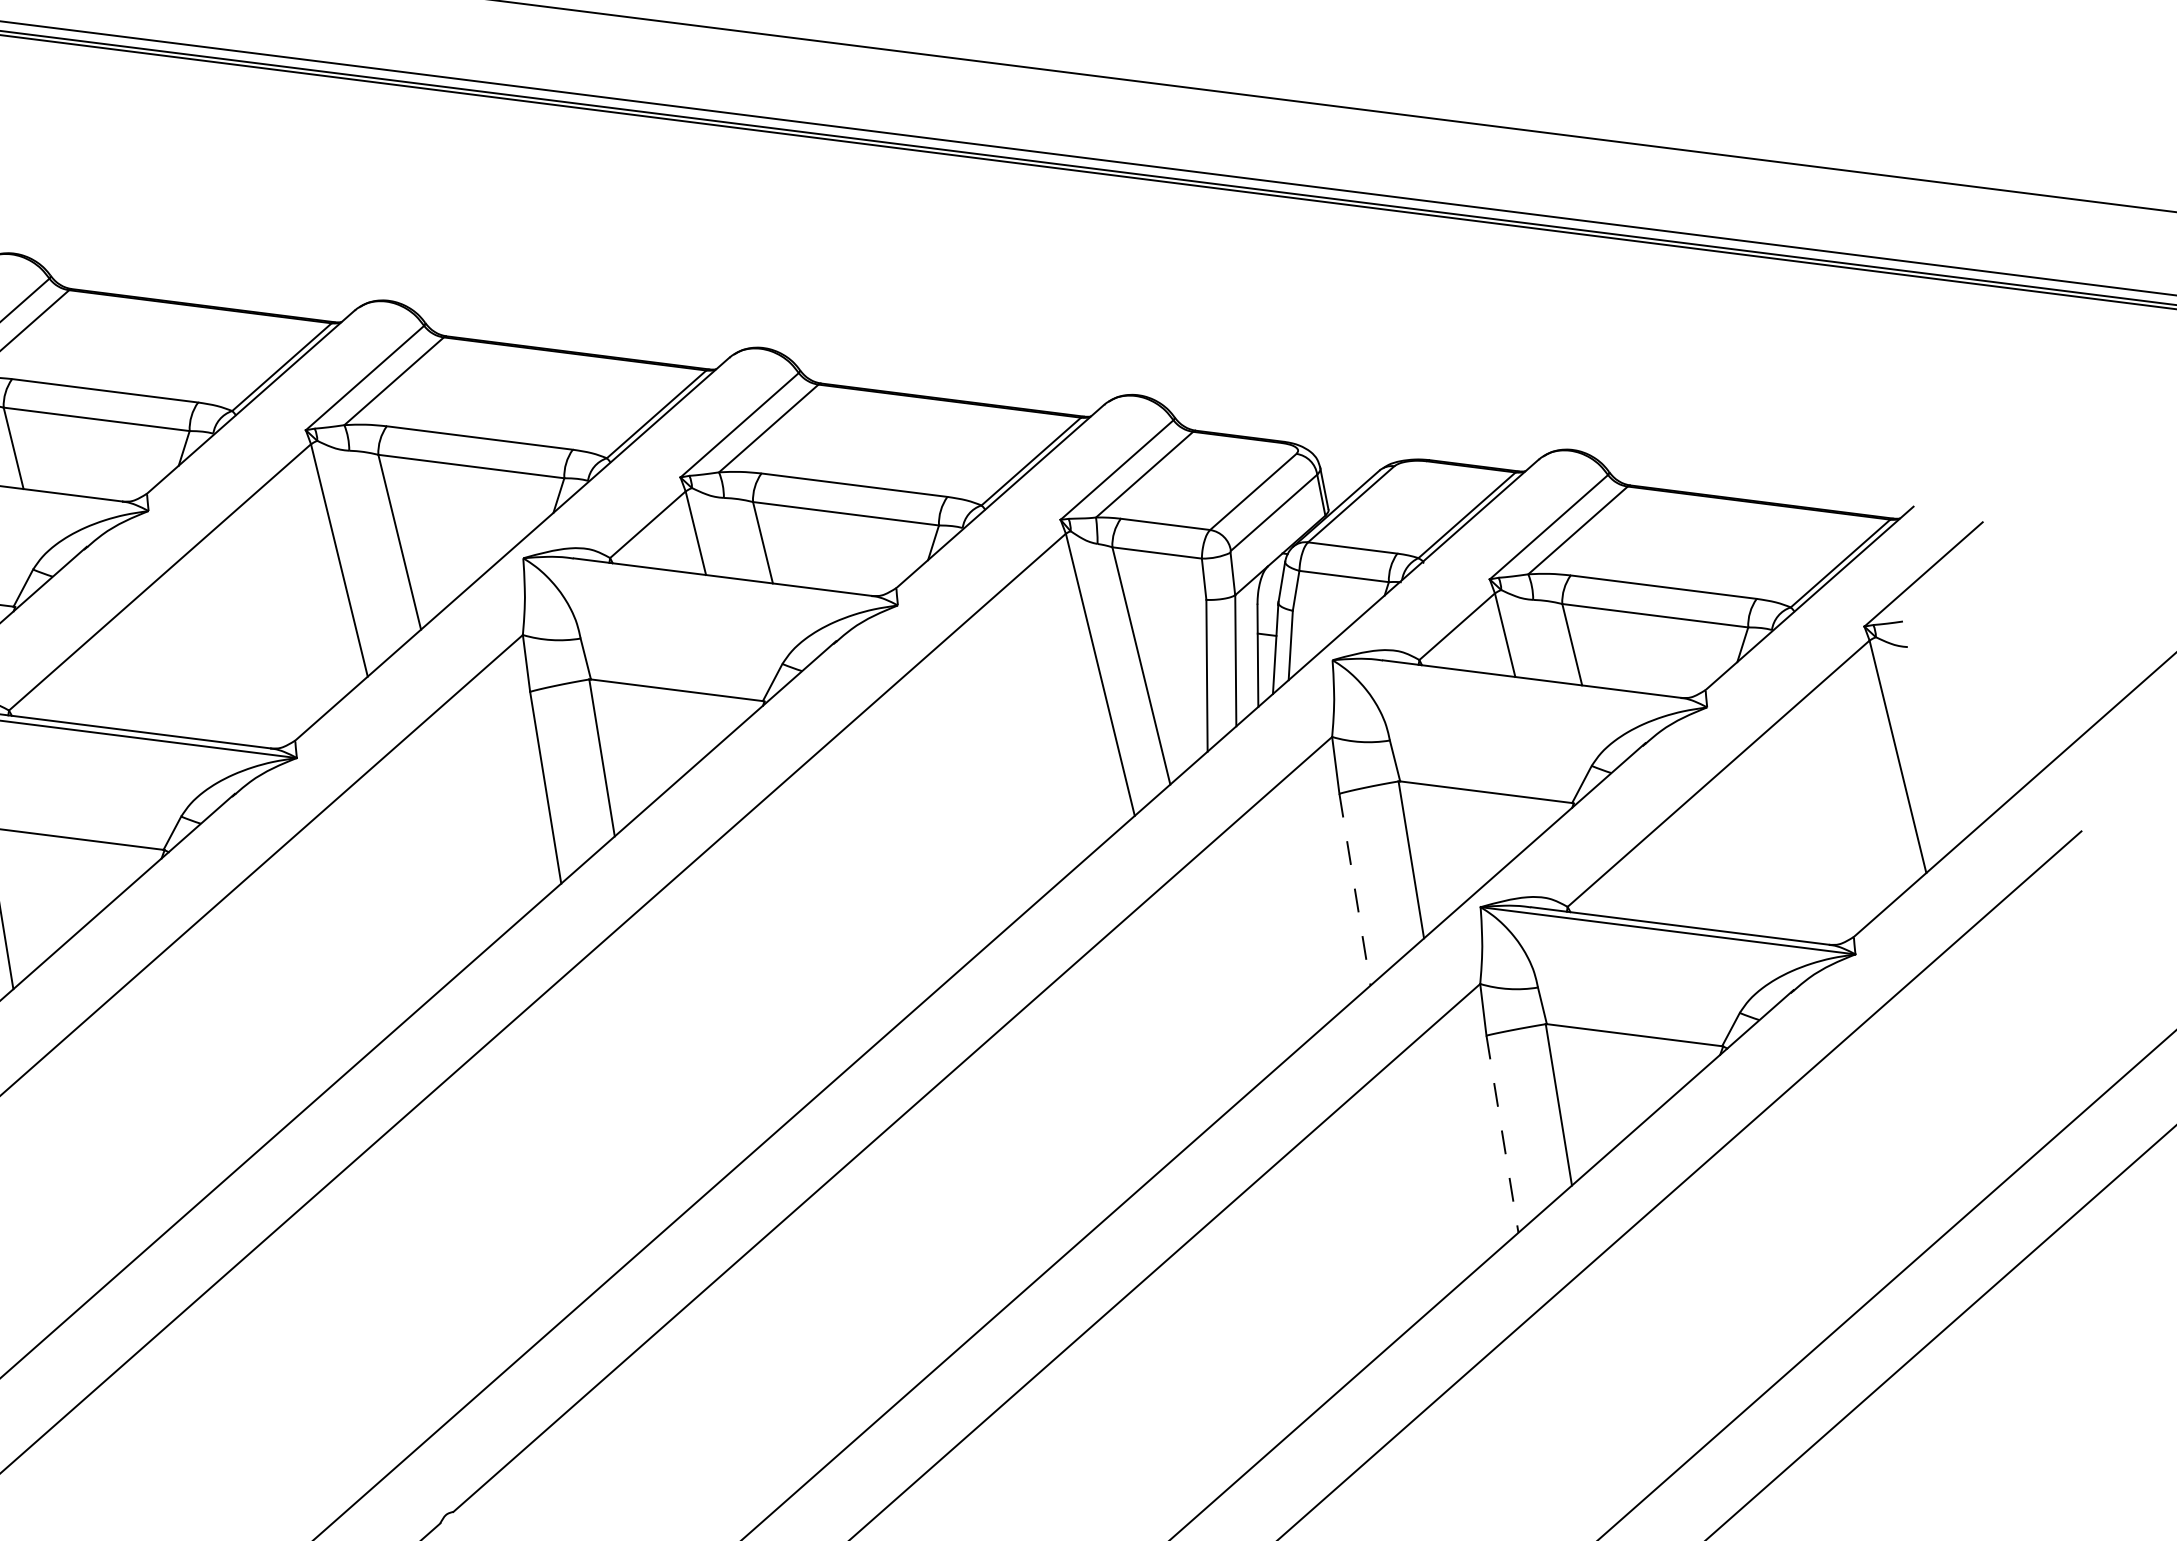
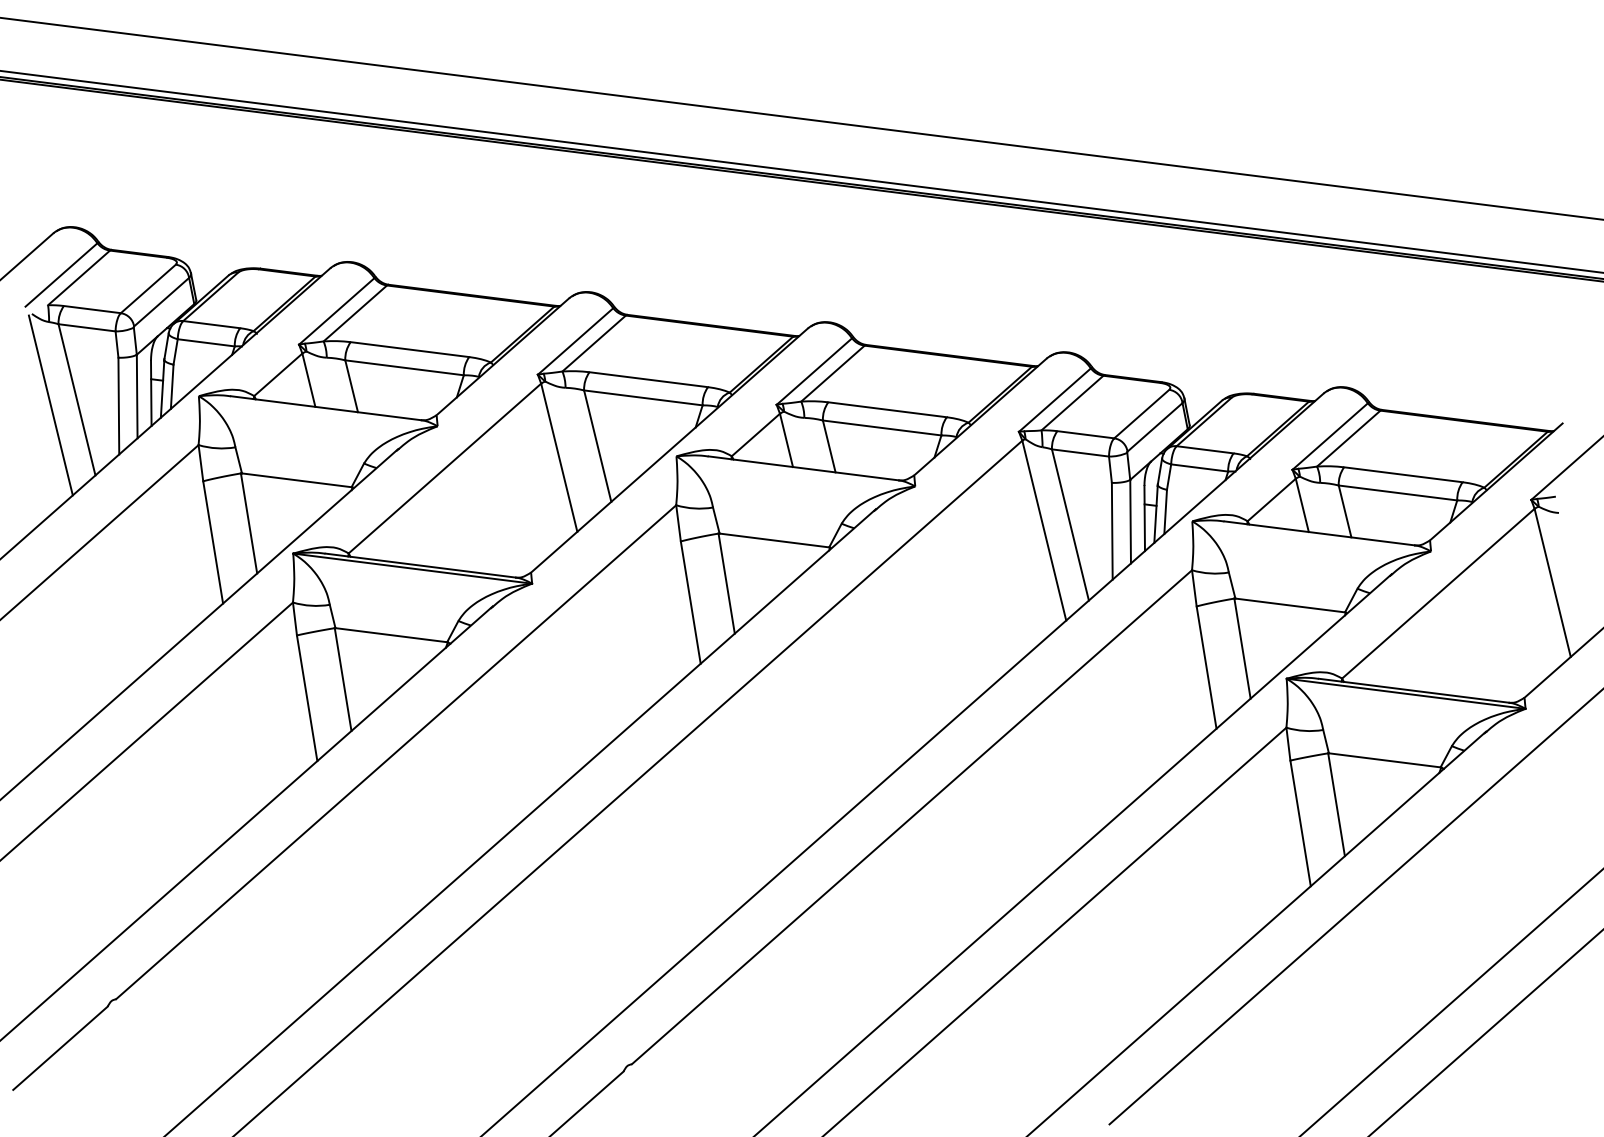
line: (1354, 889) -> (1206, 667), dashed -> solid
line: (1502, 1134) -> (1300, 823), dashed -> solid

